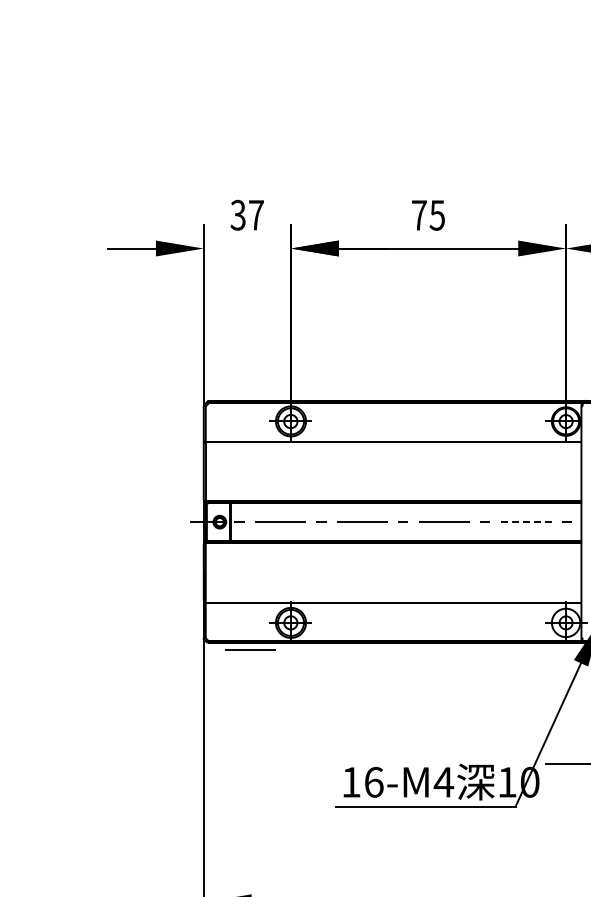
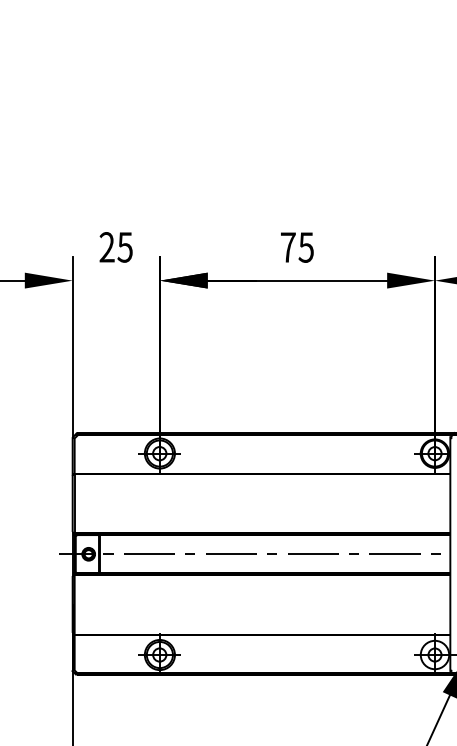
text: (246, 215) -> (115, 247), 37 -> 25
line: (526, 522) -> (395, 554), dashed -> solid
line: (250, 649) -> (119, 681), removed

